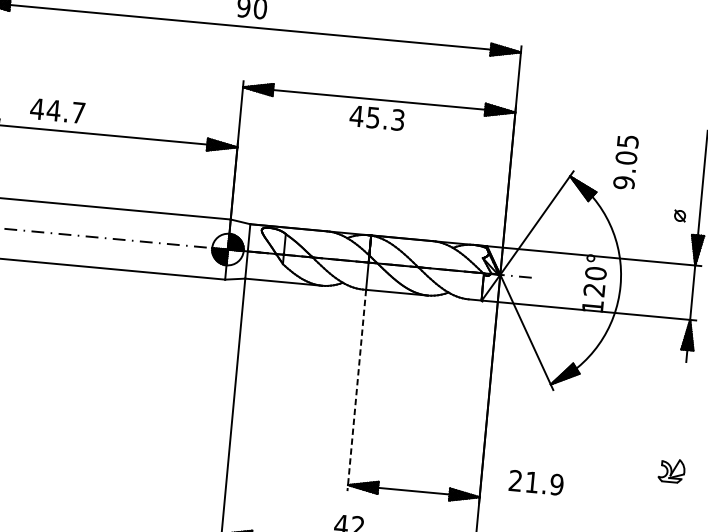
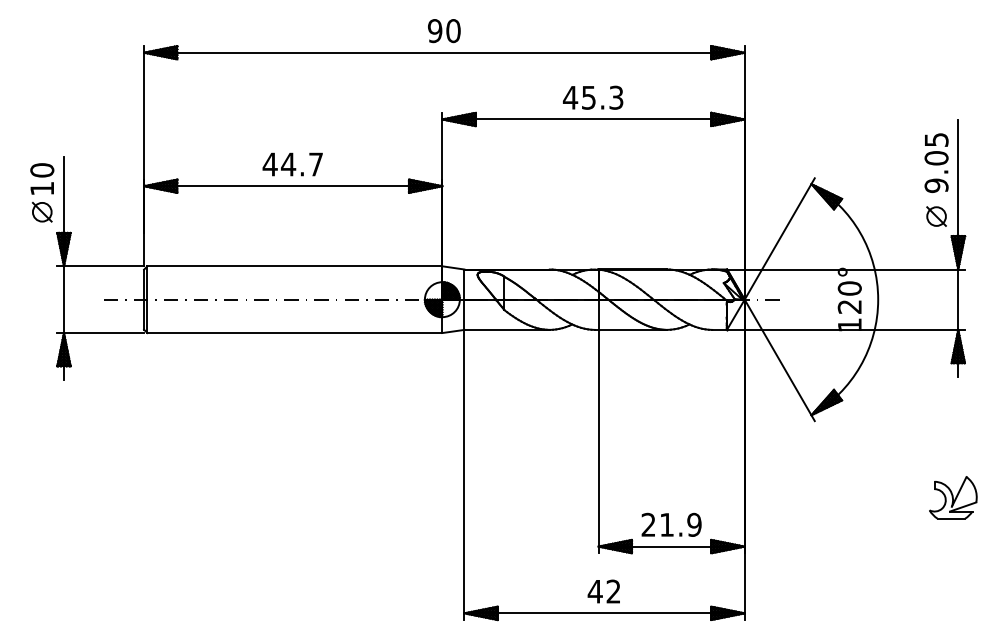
text: (57, 110) -> (292, 164), moved
text: (377, 117) -> (593, 97), moved
text: (625, 161) -> (936, 162), moved
part: (680, 215) -> (936, 216), size x1.67
line: (356, 390) -> (598, 441), dashed -> solid
part: (671, 470) -> (953, 497), size x1.67
text: (536, 482) -> (671, 524), moved

